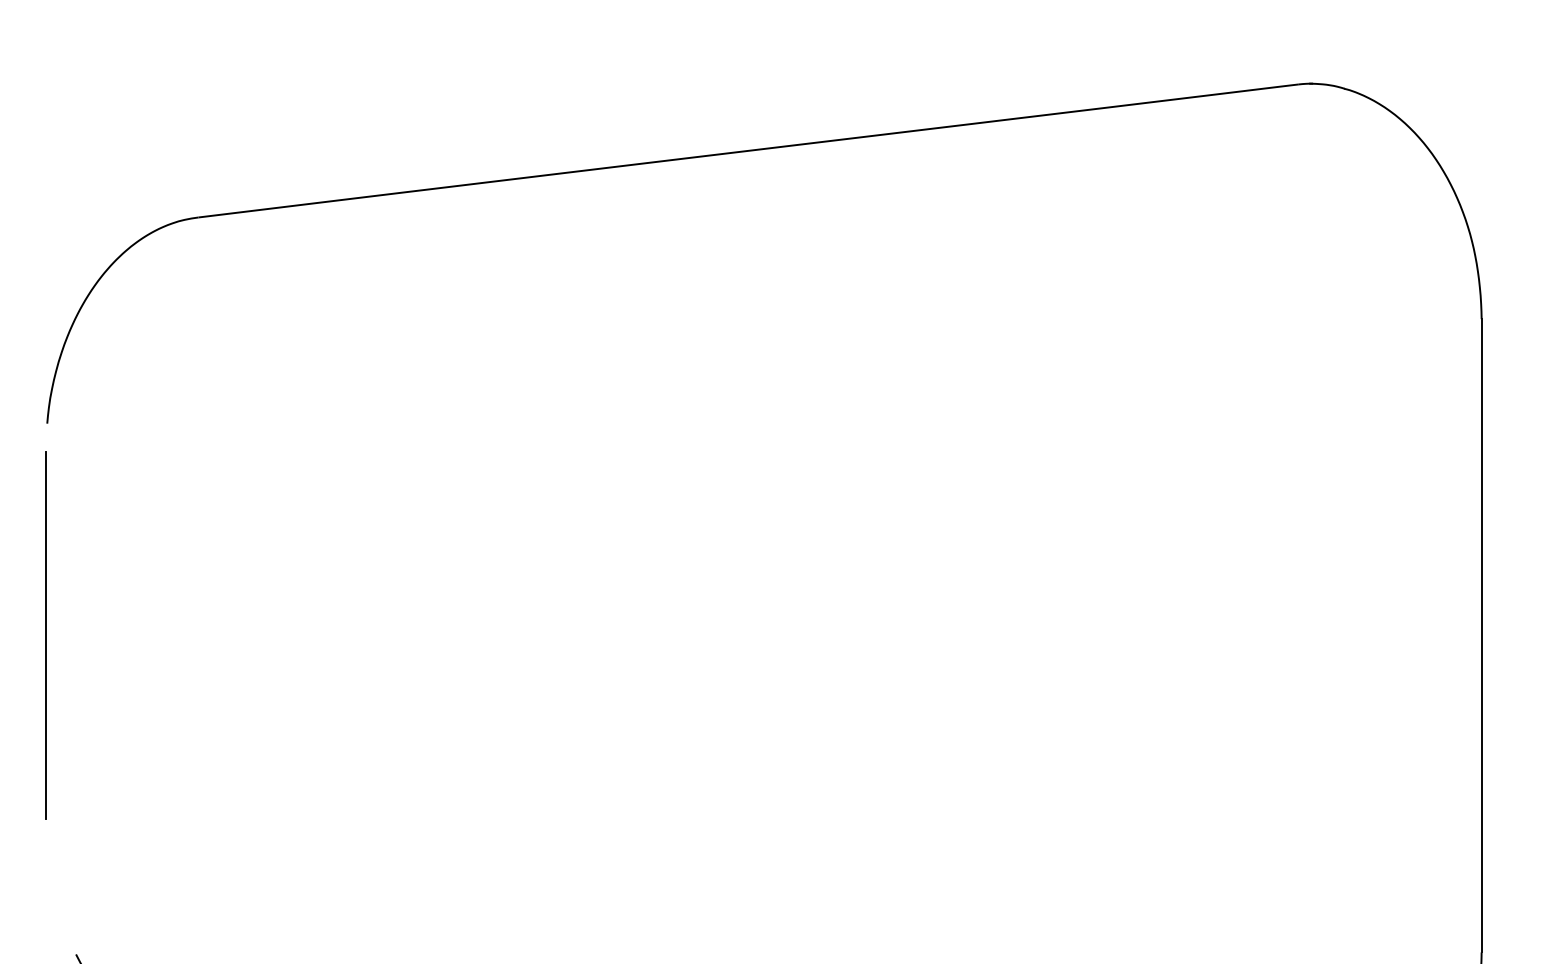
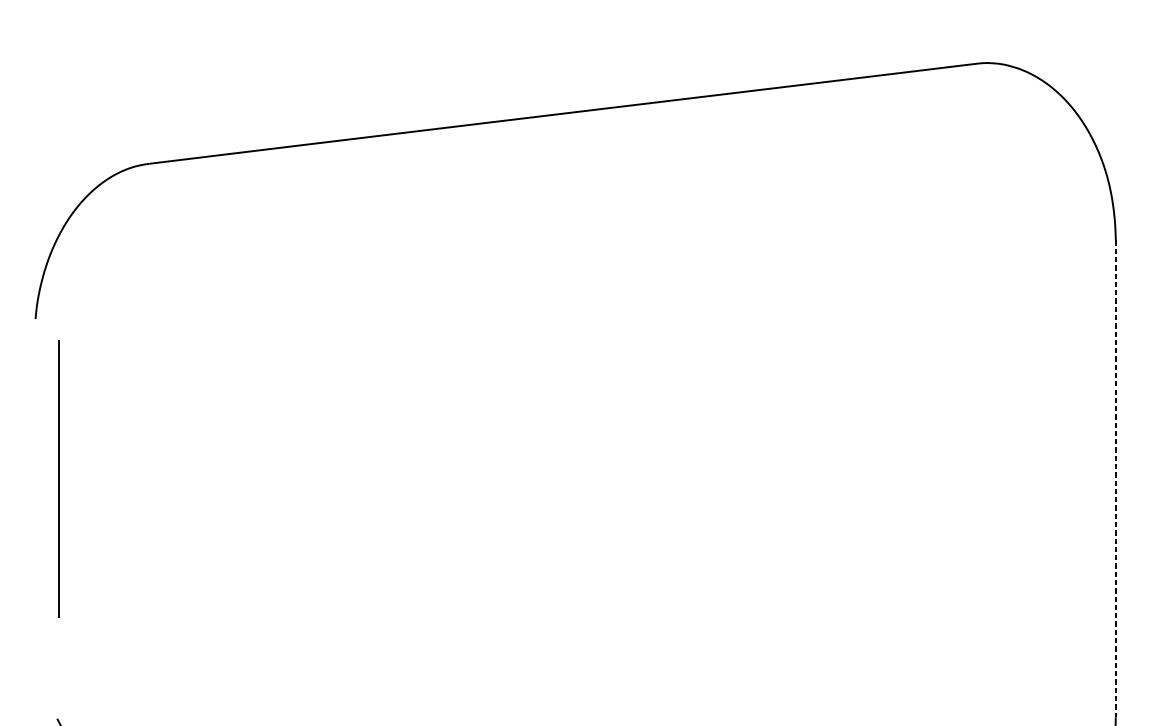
line: (45, 635) -> (58, 478), moved
line: (1481, 635) -> (1115, 478), solid -> dashed

